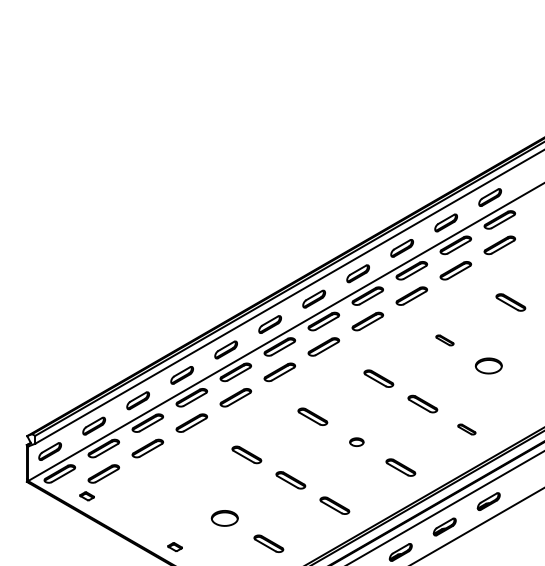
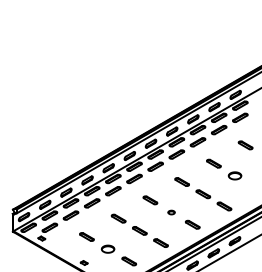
part: (444, 340) -> (213, 163), size x1.67
part: (466, 429) -> (224, 206), size x1.67
part: (179, 491) -> (86, 236), added

